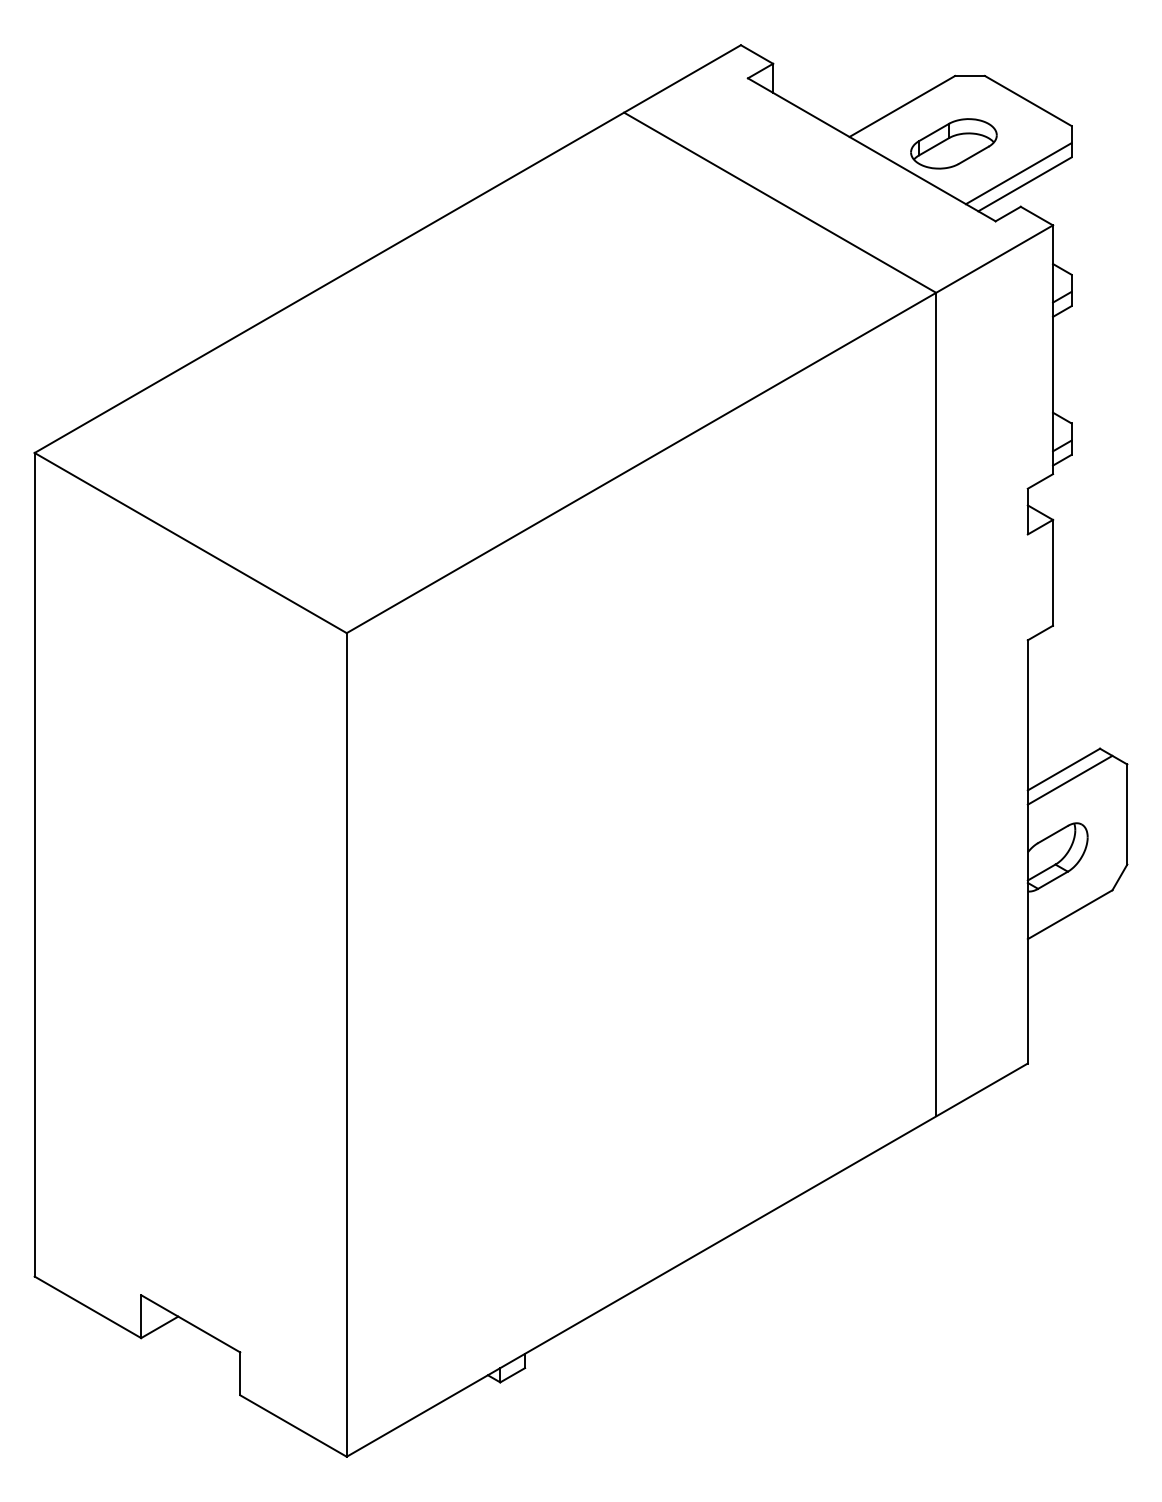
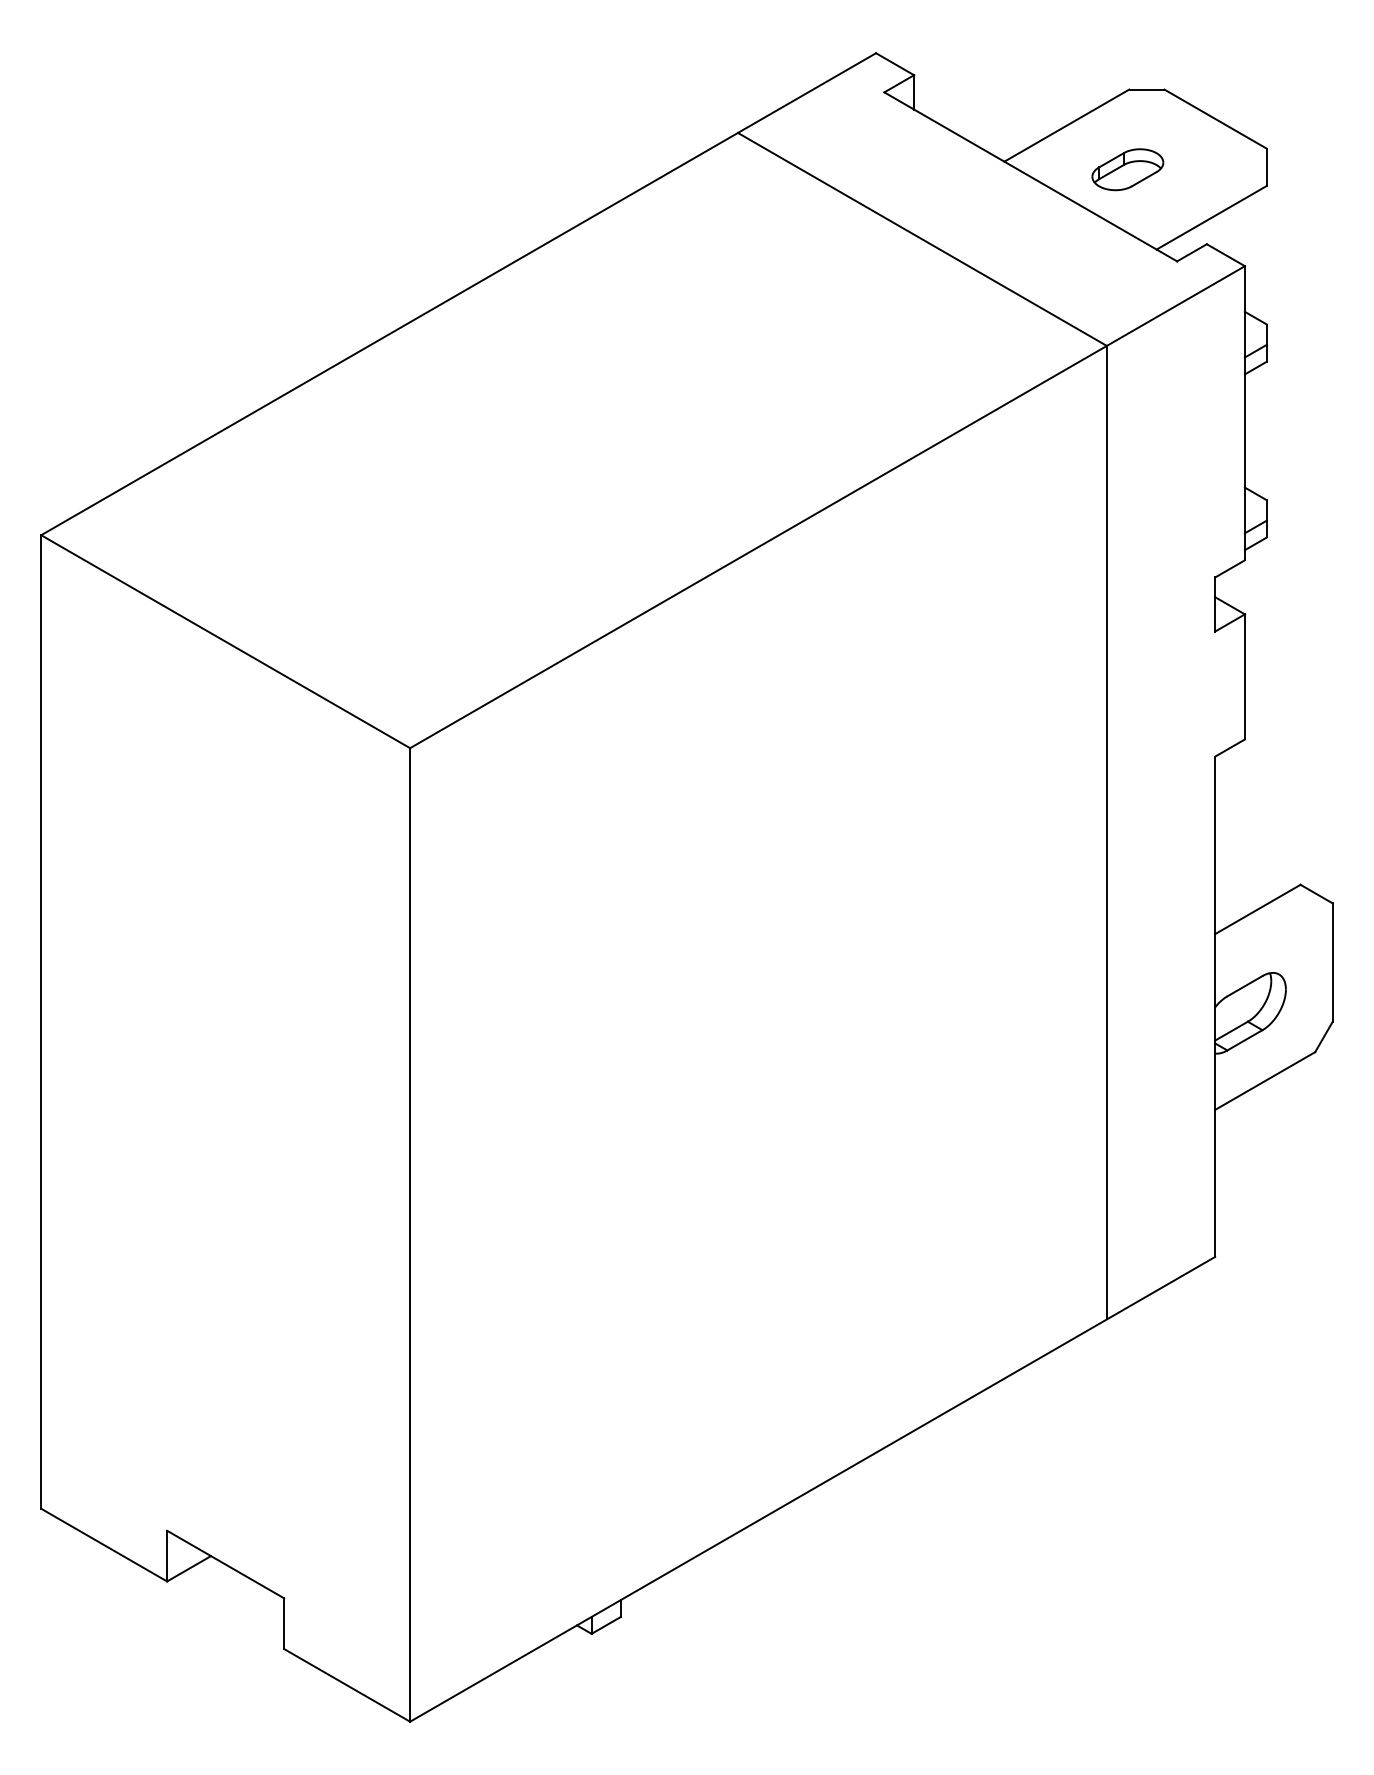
part: (953, 143) -> (1127, 169), size x0.7
line: (1017, 174) -> (1203, 205), removed
line: (1070, 780) -> (1265, 922), removed

